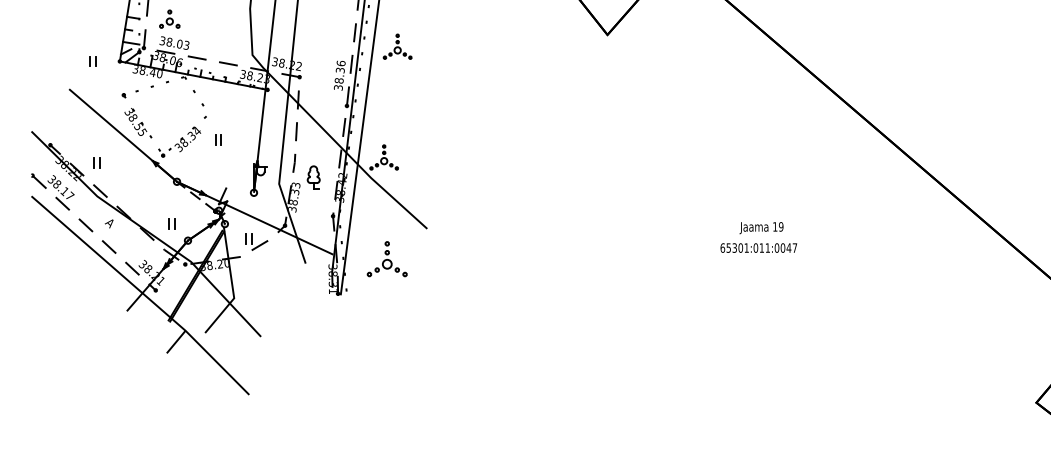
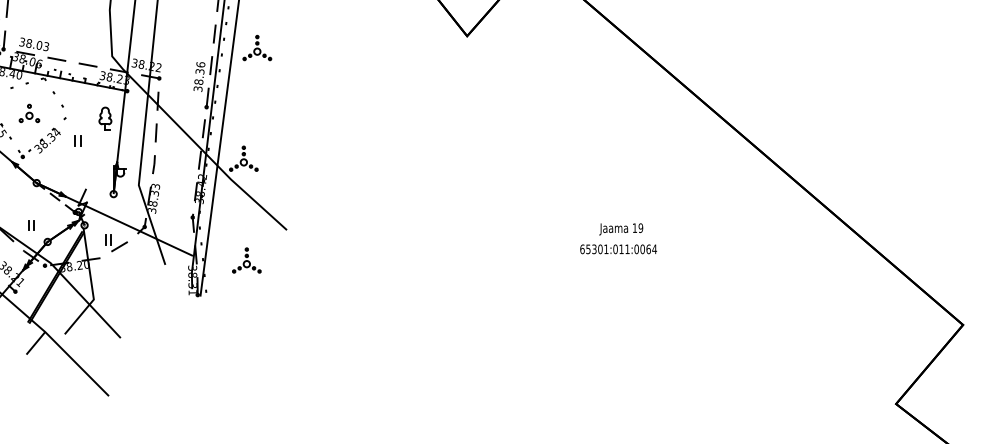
part: (169, 18) -> (29, 112), moved
part: (313, 177) -> (105, 118), moved
text: (791, 247) -> (651, 248), 65301:011:0047 -> 65301:011:0064
part: (386, 259) -> (246, 260), size x0.71

